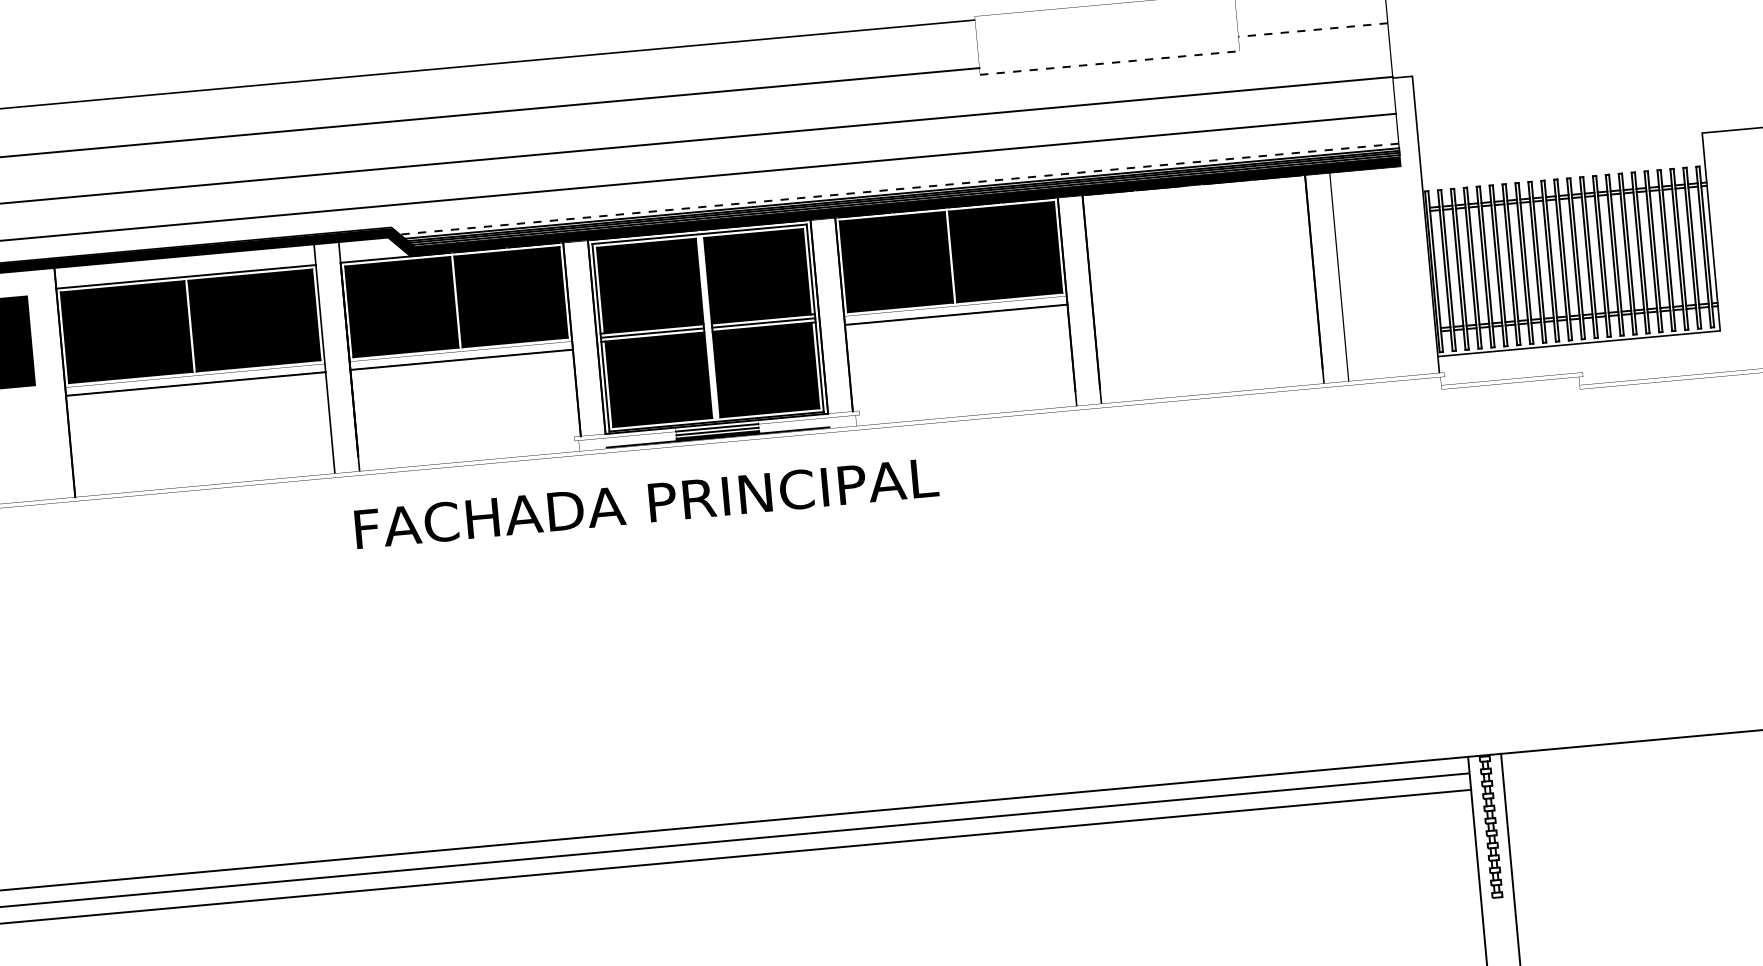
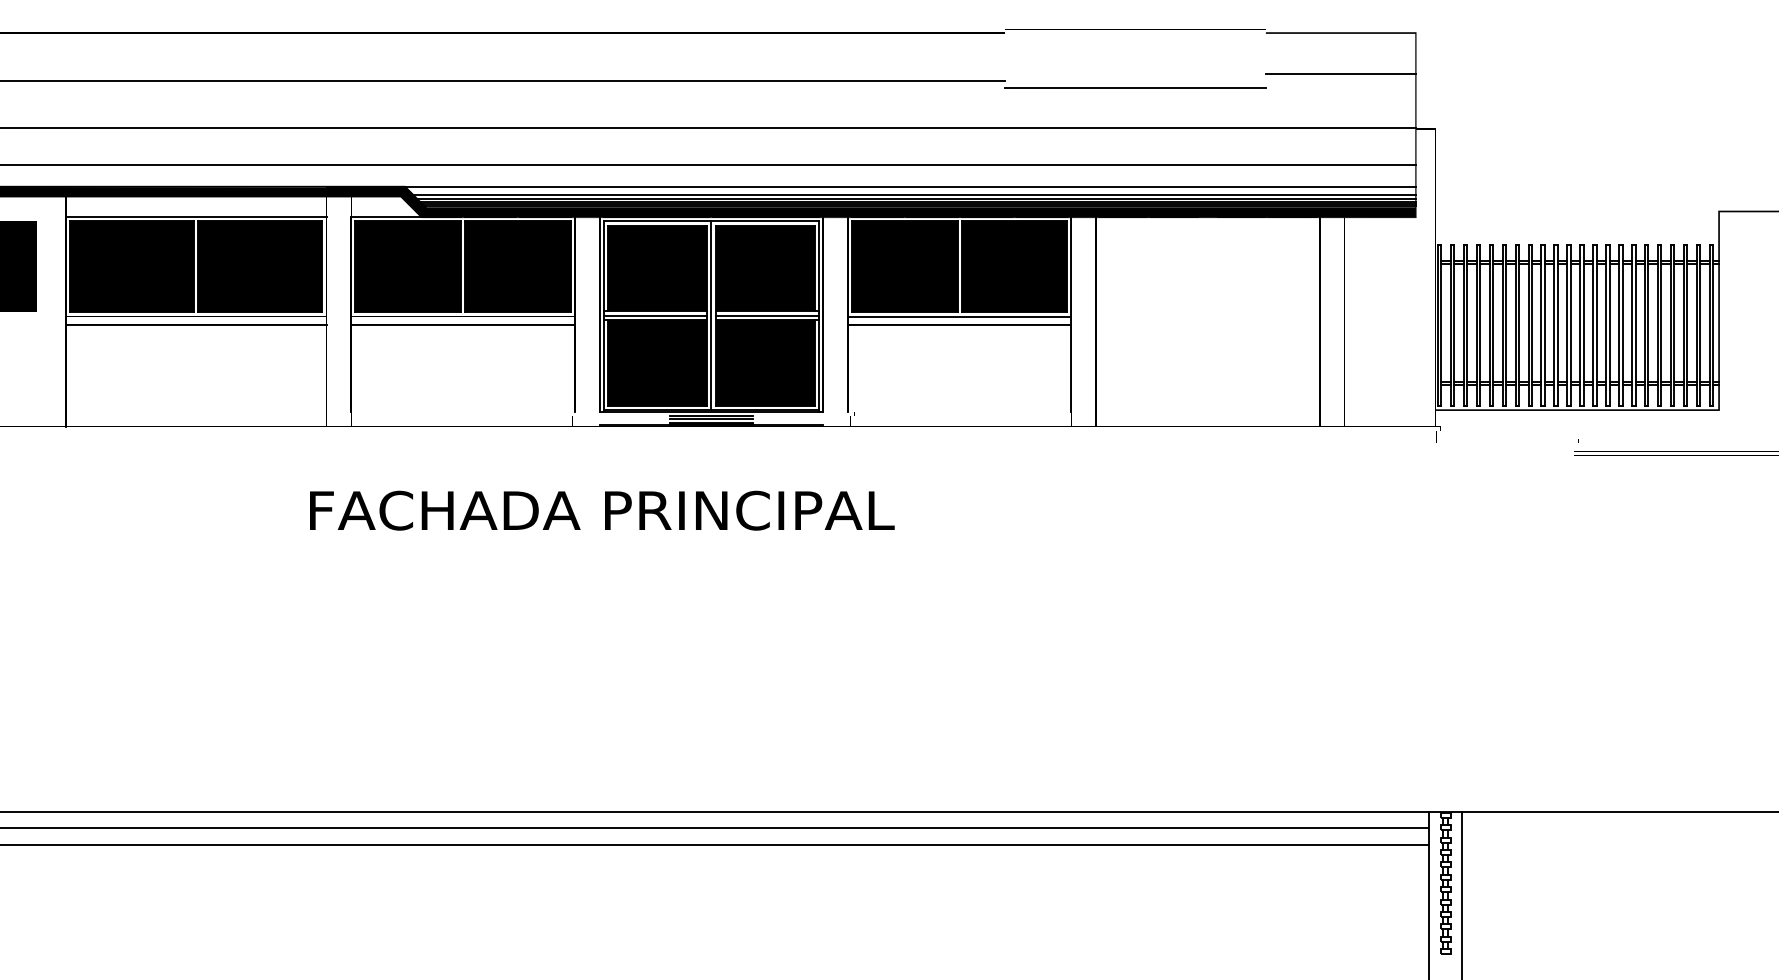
line: (1312, 29) -> (1340, 73), dashed -> solid
line: (1110, 63) -> (1136, 88), dashed -> solid
line: (855, 186) -> (870, 187), added
line: (898, 189) -> (913, 194), dashed -> solid
line: (955, 306) -> (959, 316), added
line: (708, 327) -> (711, 315), added
text: (646, 503) -> (602, 510), moved

